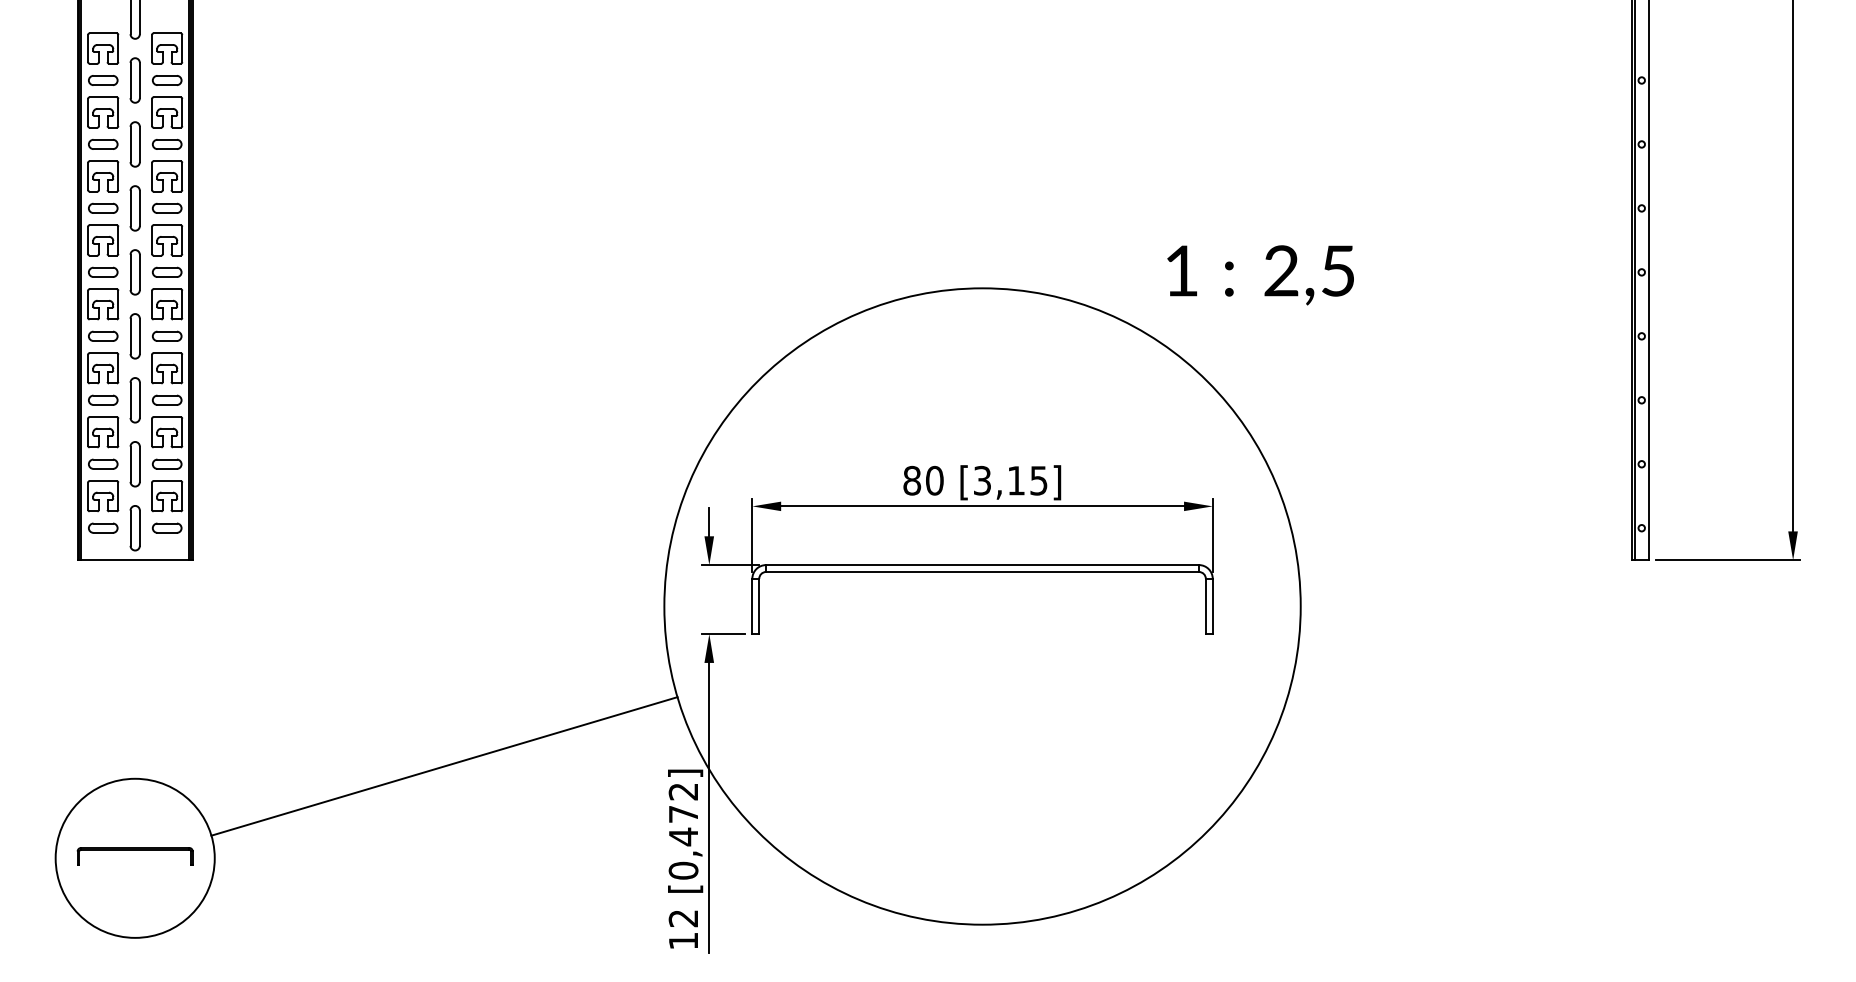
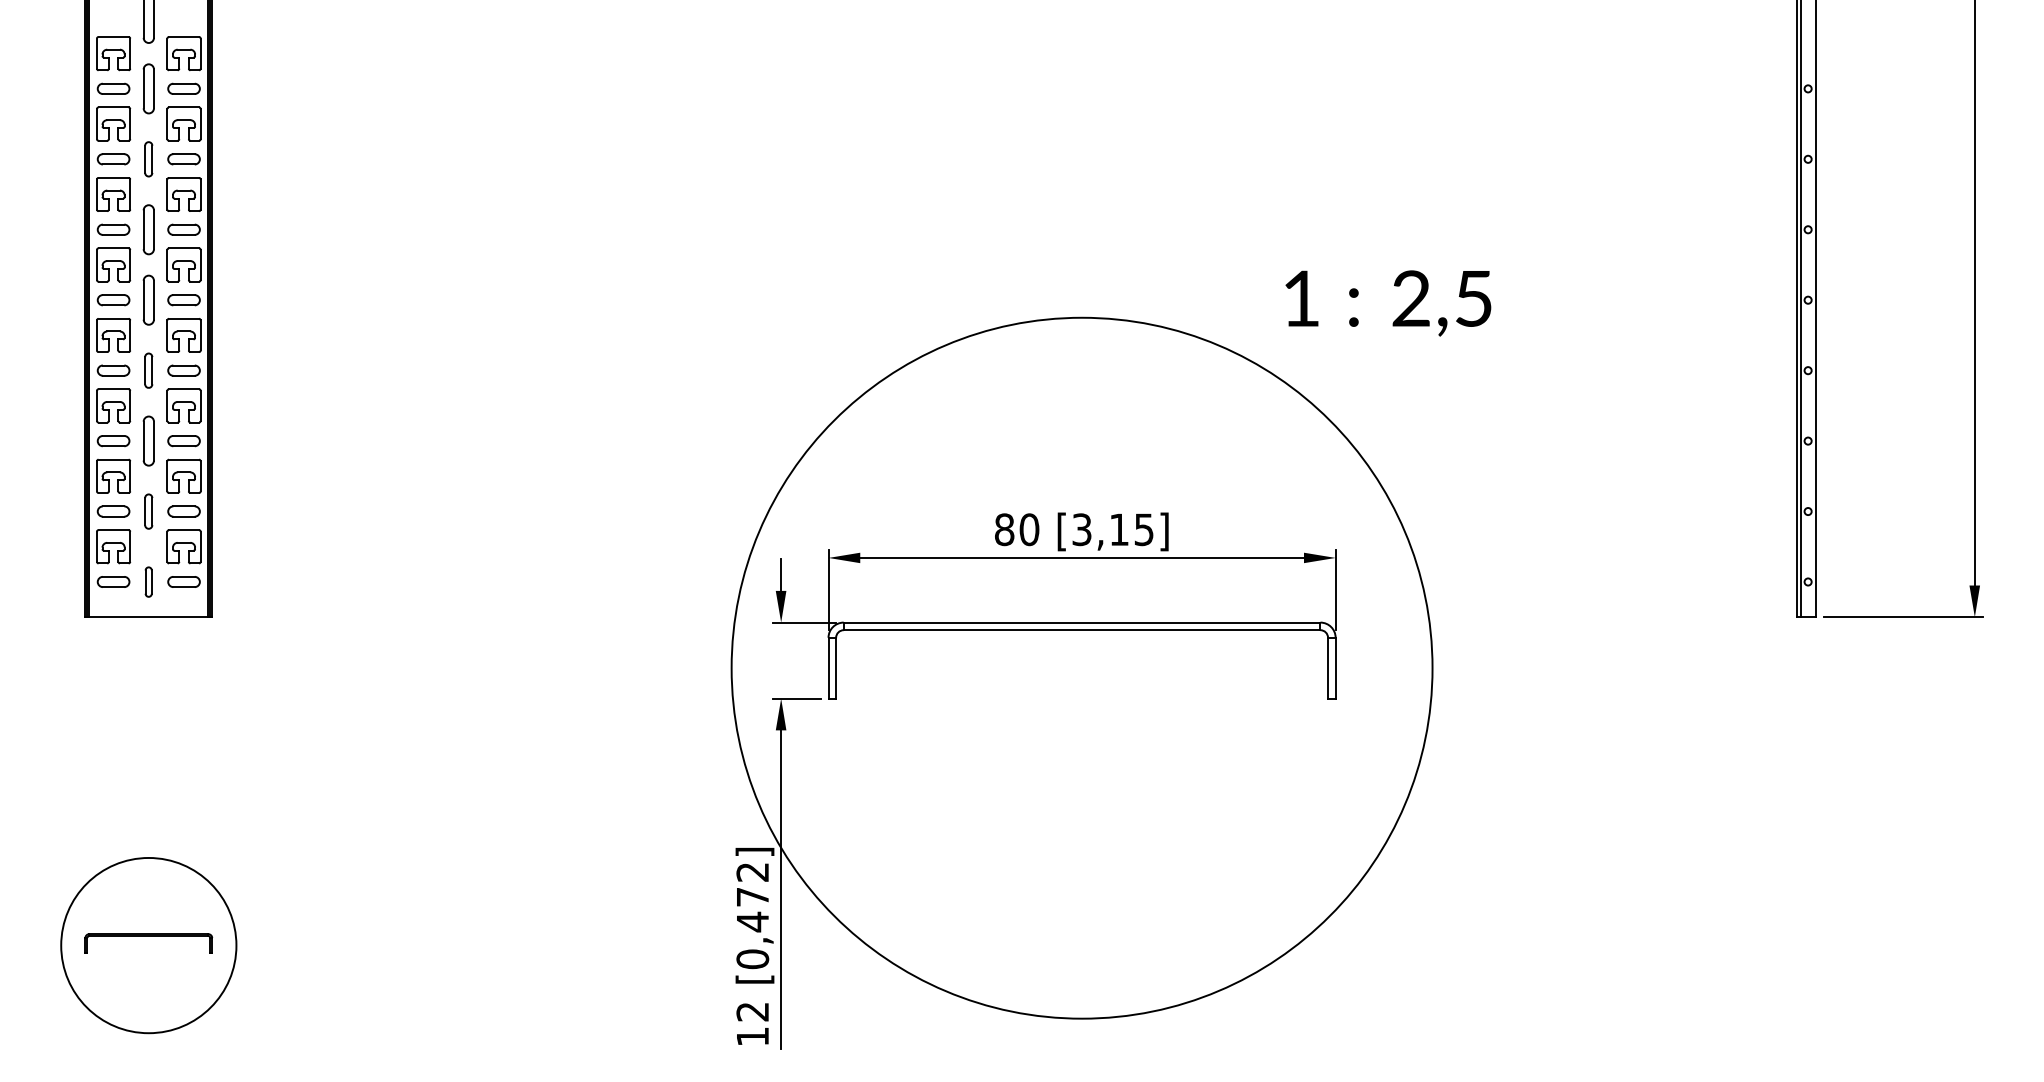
part: (134, 144) -> (148, 159), size x0.7
part: (134, 336) -> (148, 370), size x0.7
part: (134, 464) -> (148, 511), size x0.7
part: (134, 528) -> (148, 582), size x0.6
line: (444, 766) -> (489, 844), removed

